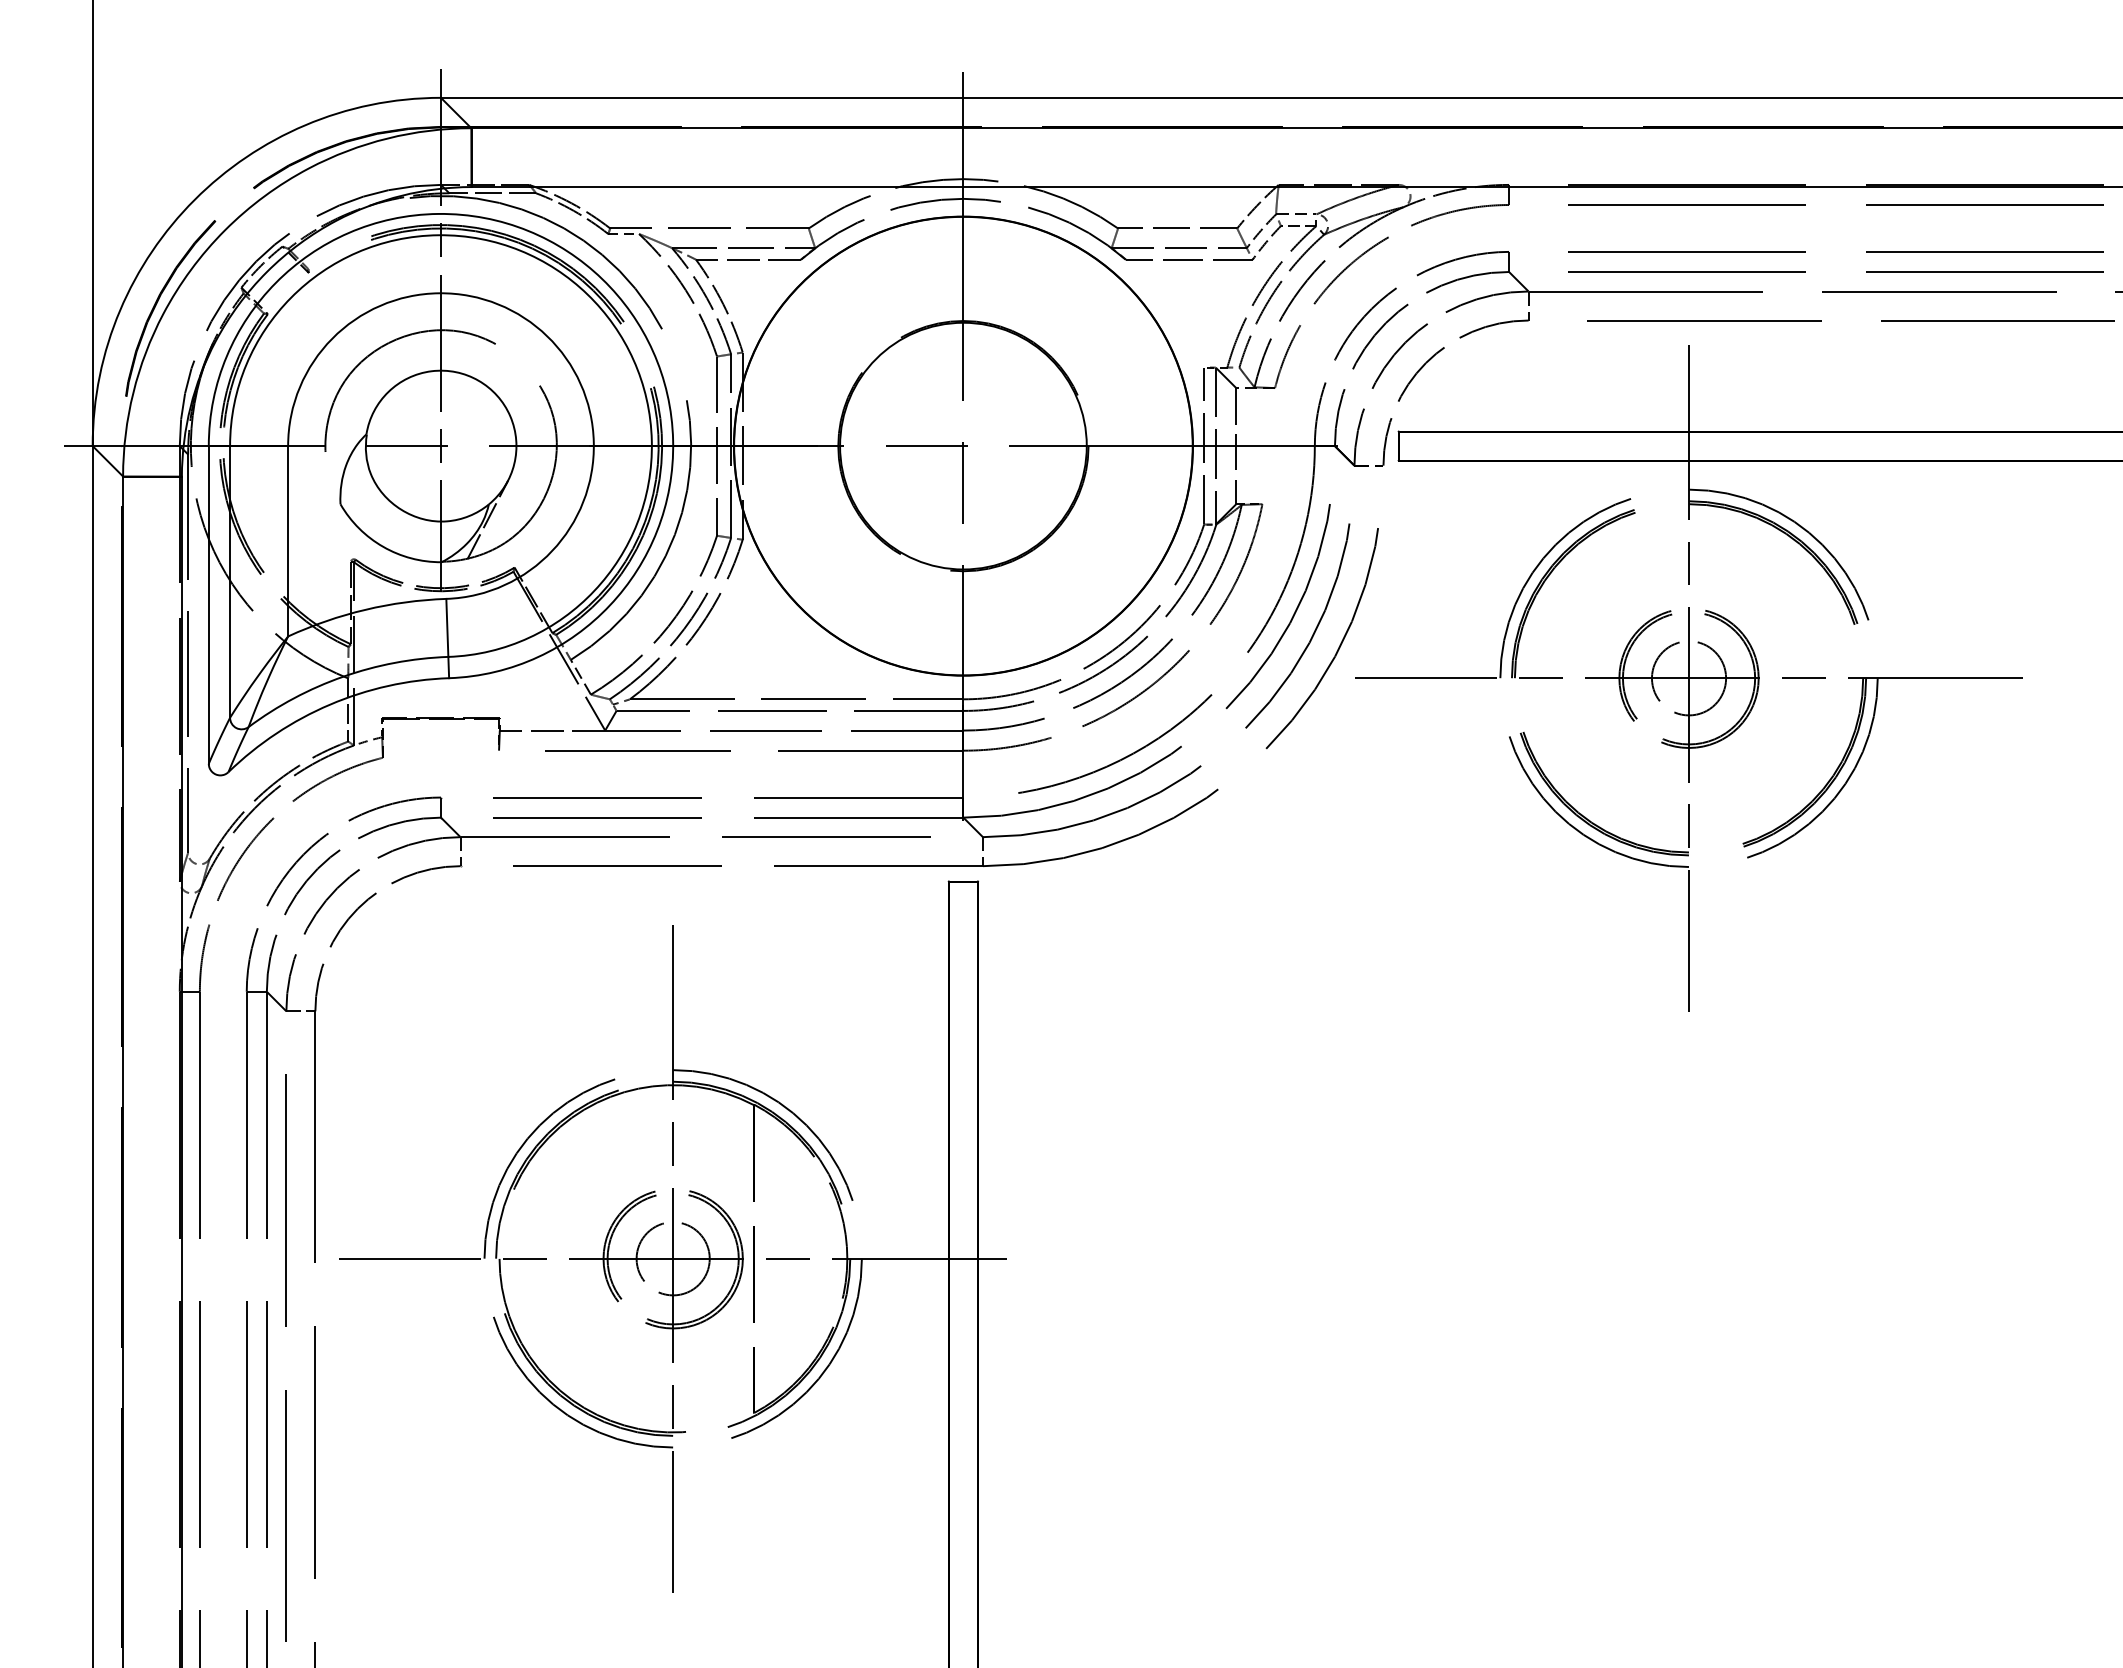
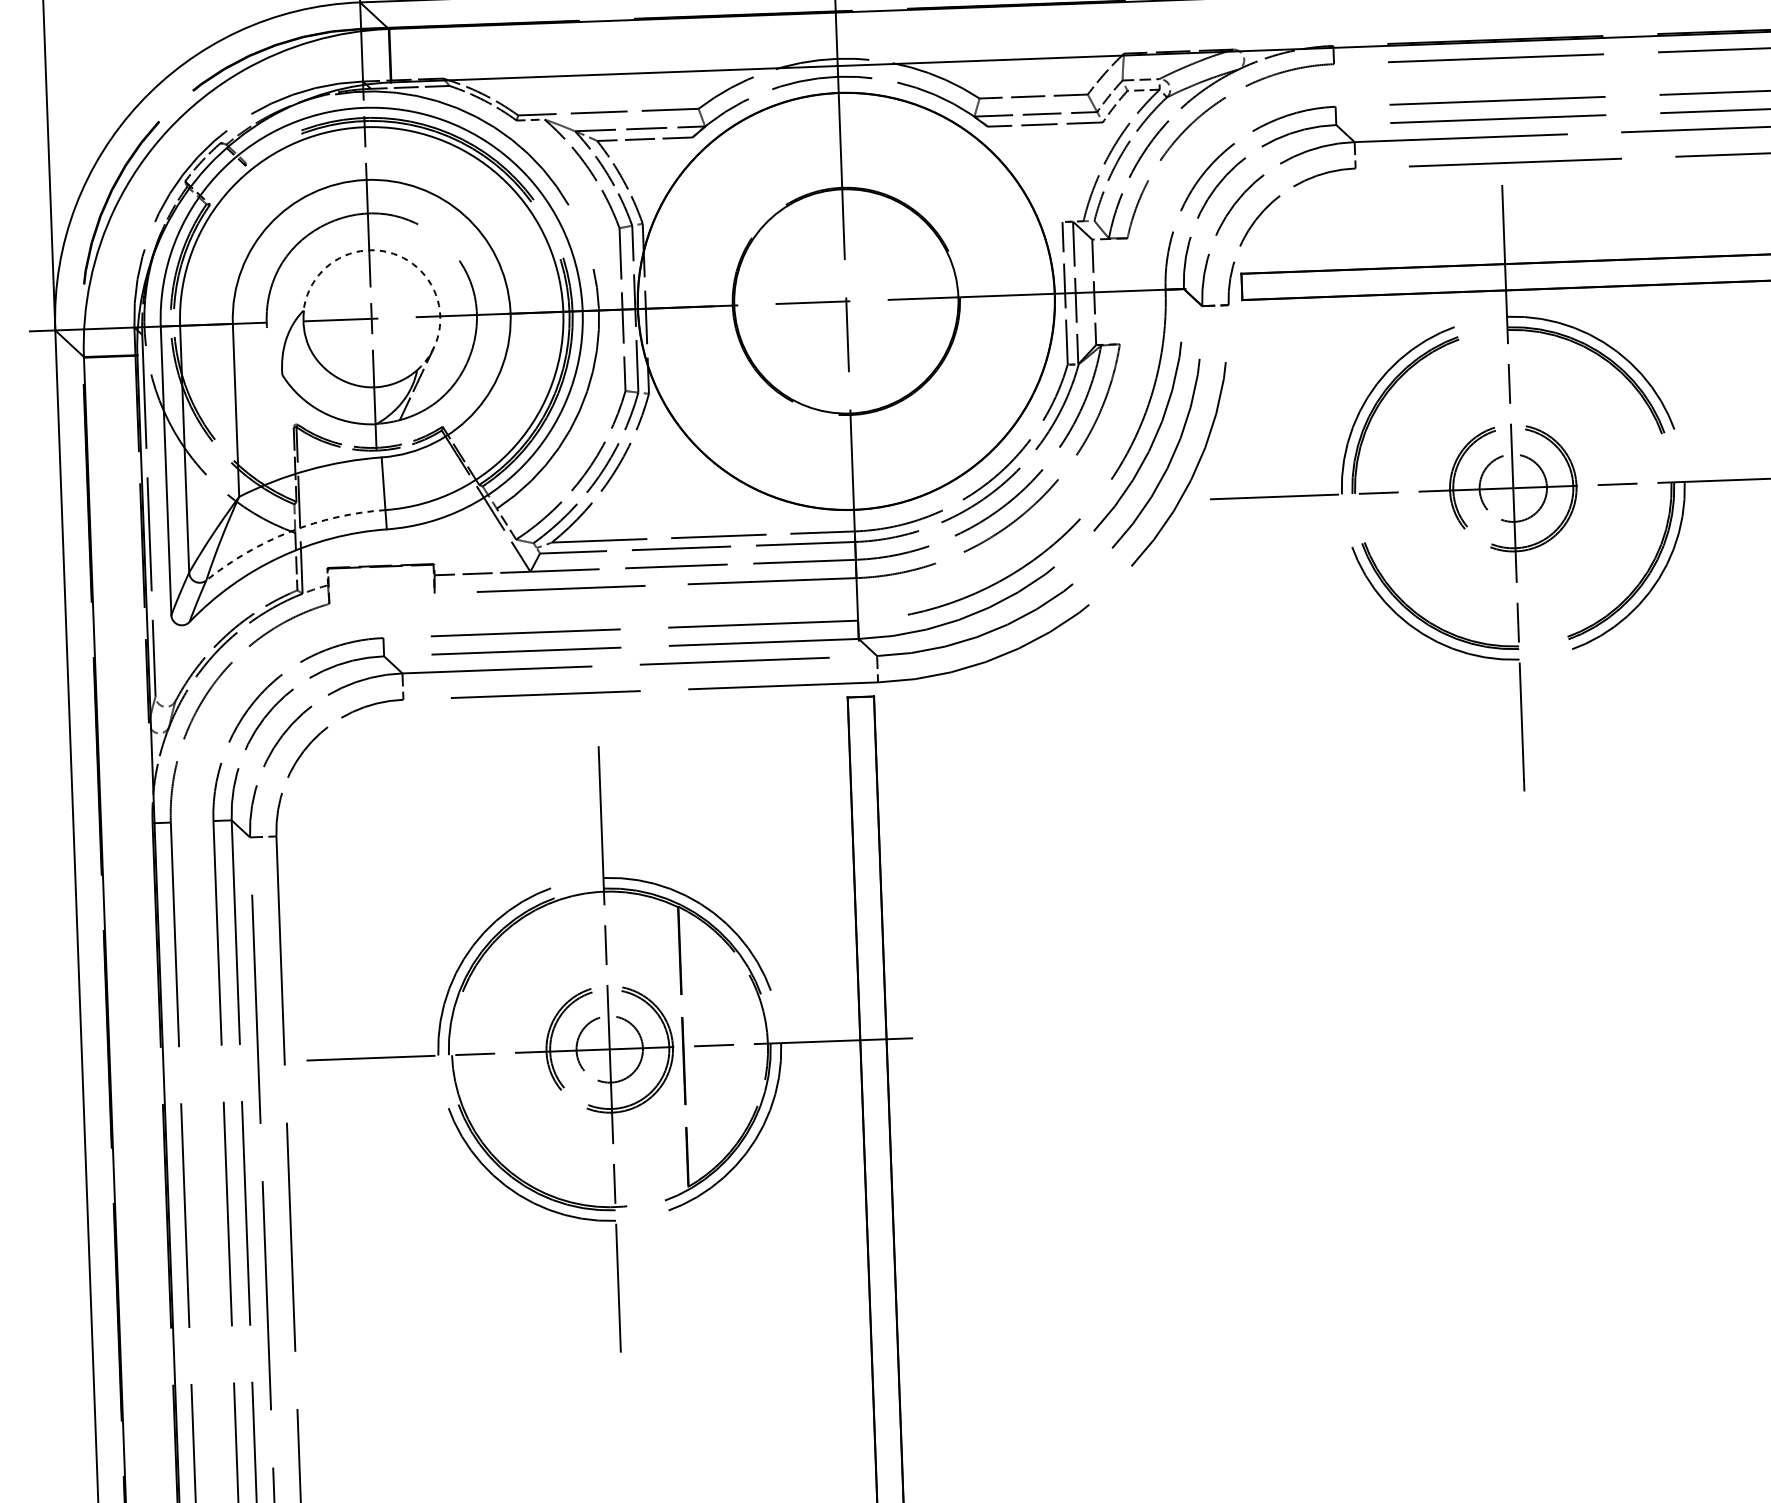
arc: (478, 380) -> (403, 257), solid -> dashed
arc: (343, 676) -> (290, 531), solid -> dashed

